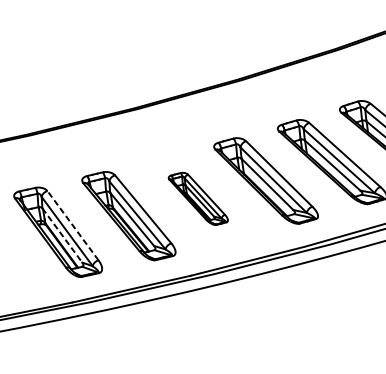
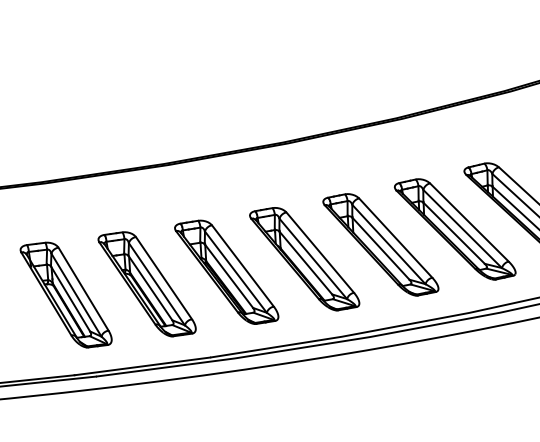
part: (197, 198) -> (226, 271), size x1.67
line: (72, 225) -> (83, 288), dashed -> solid
line: (62, 235) -> (70, 298), dashed -> solid

